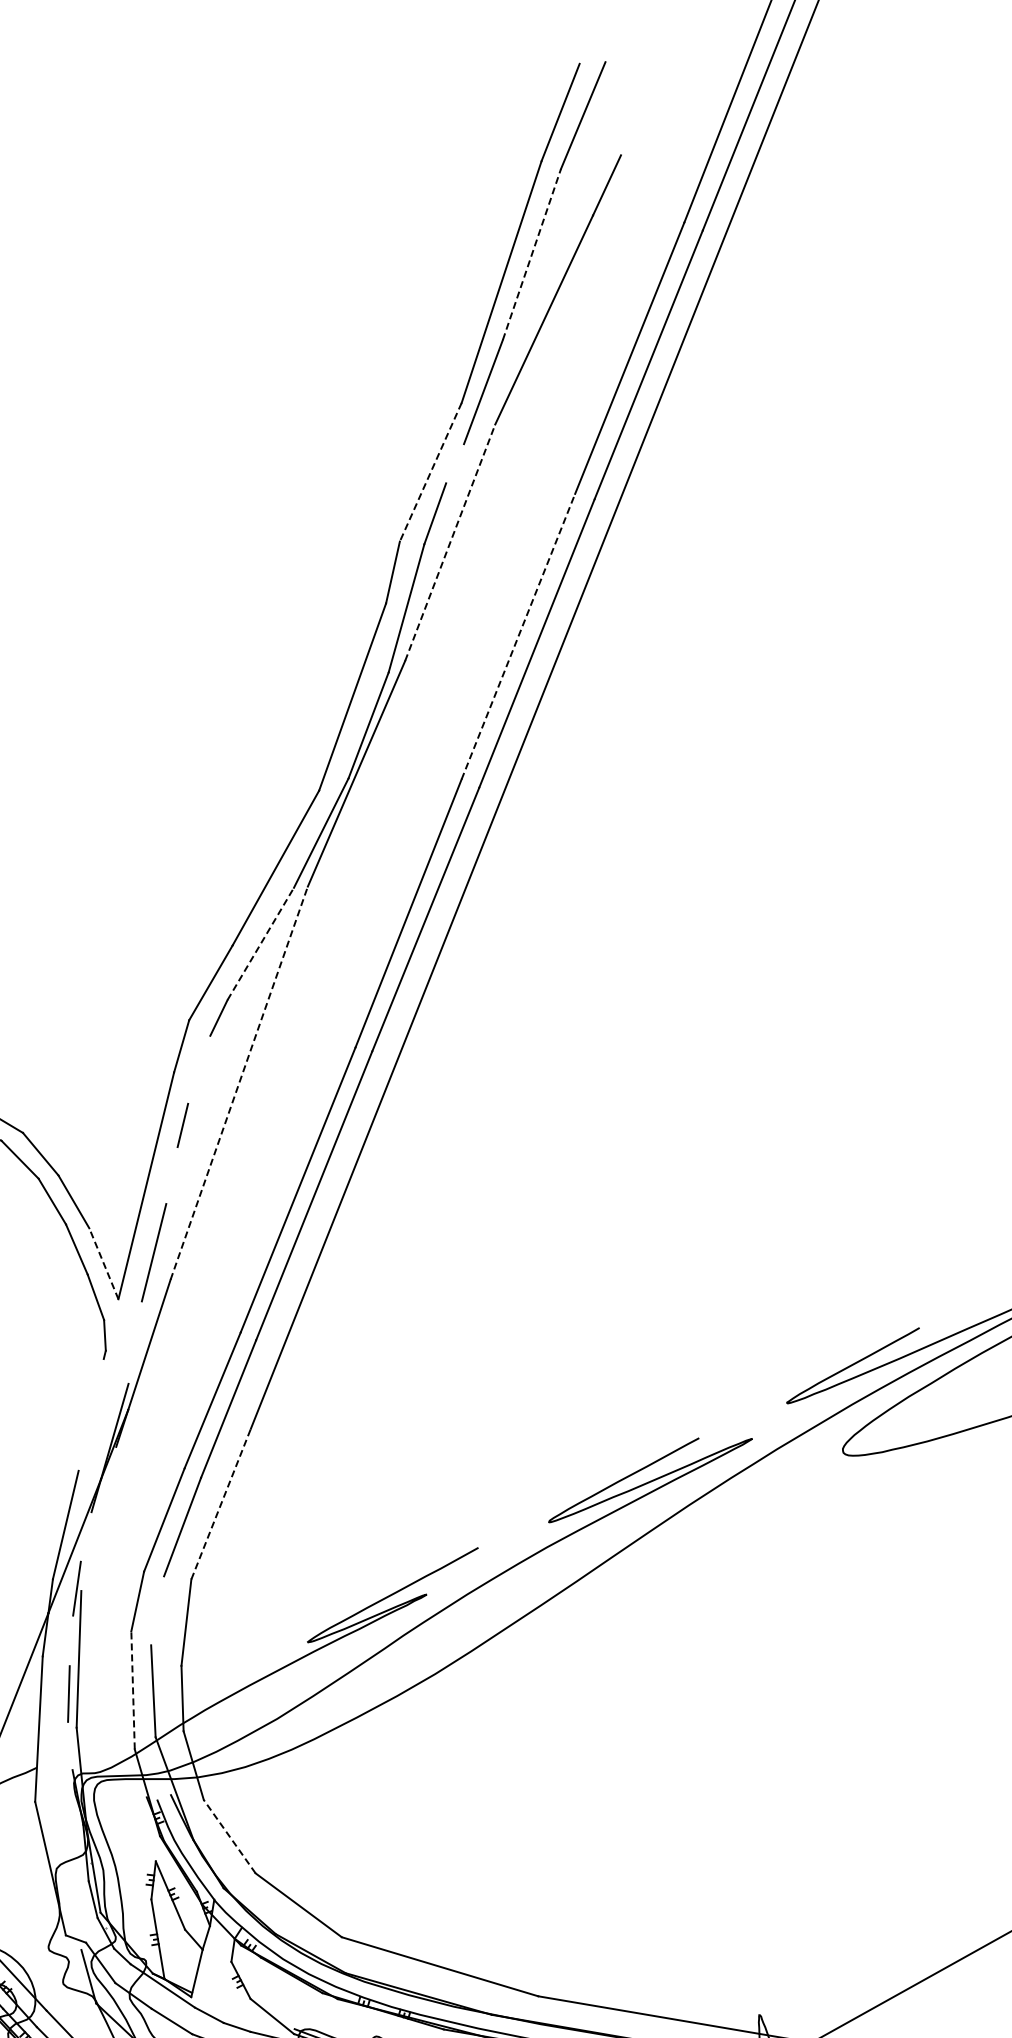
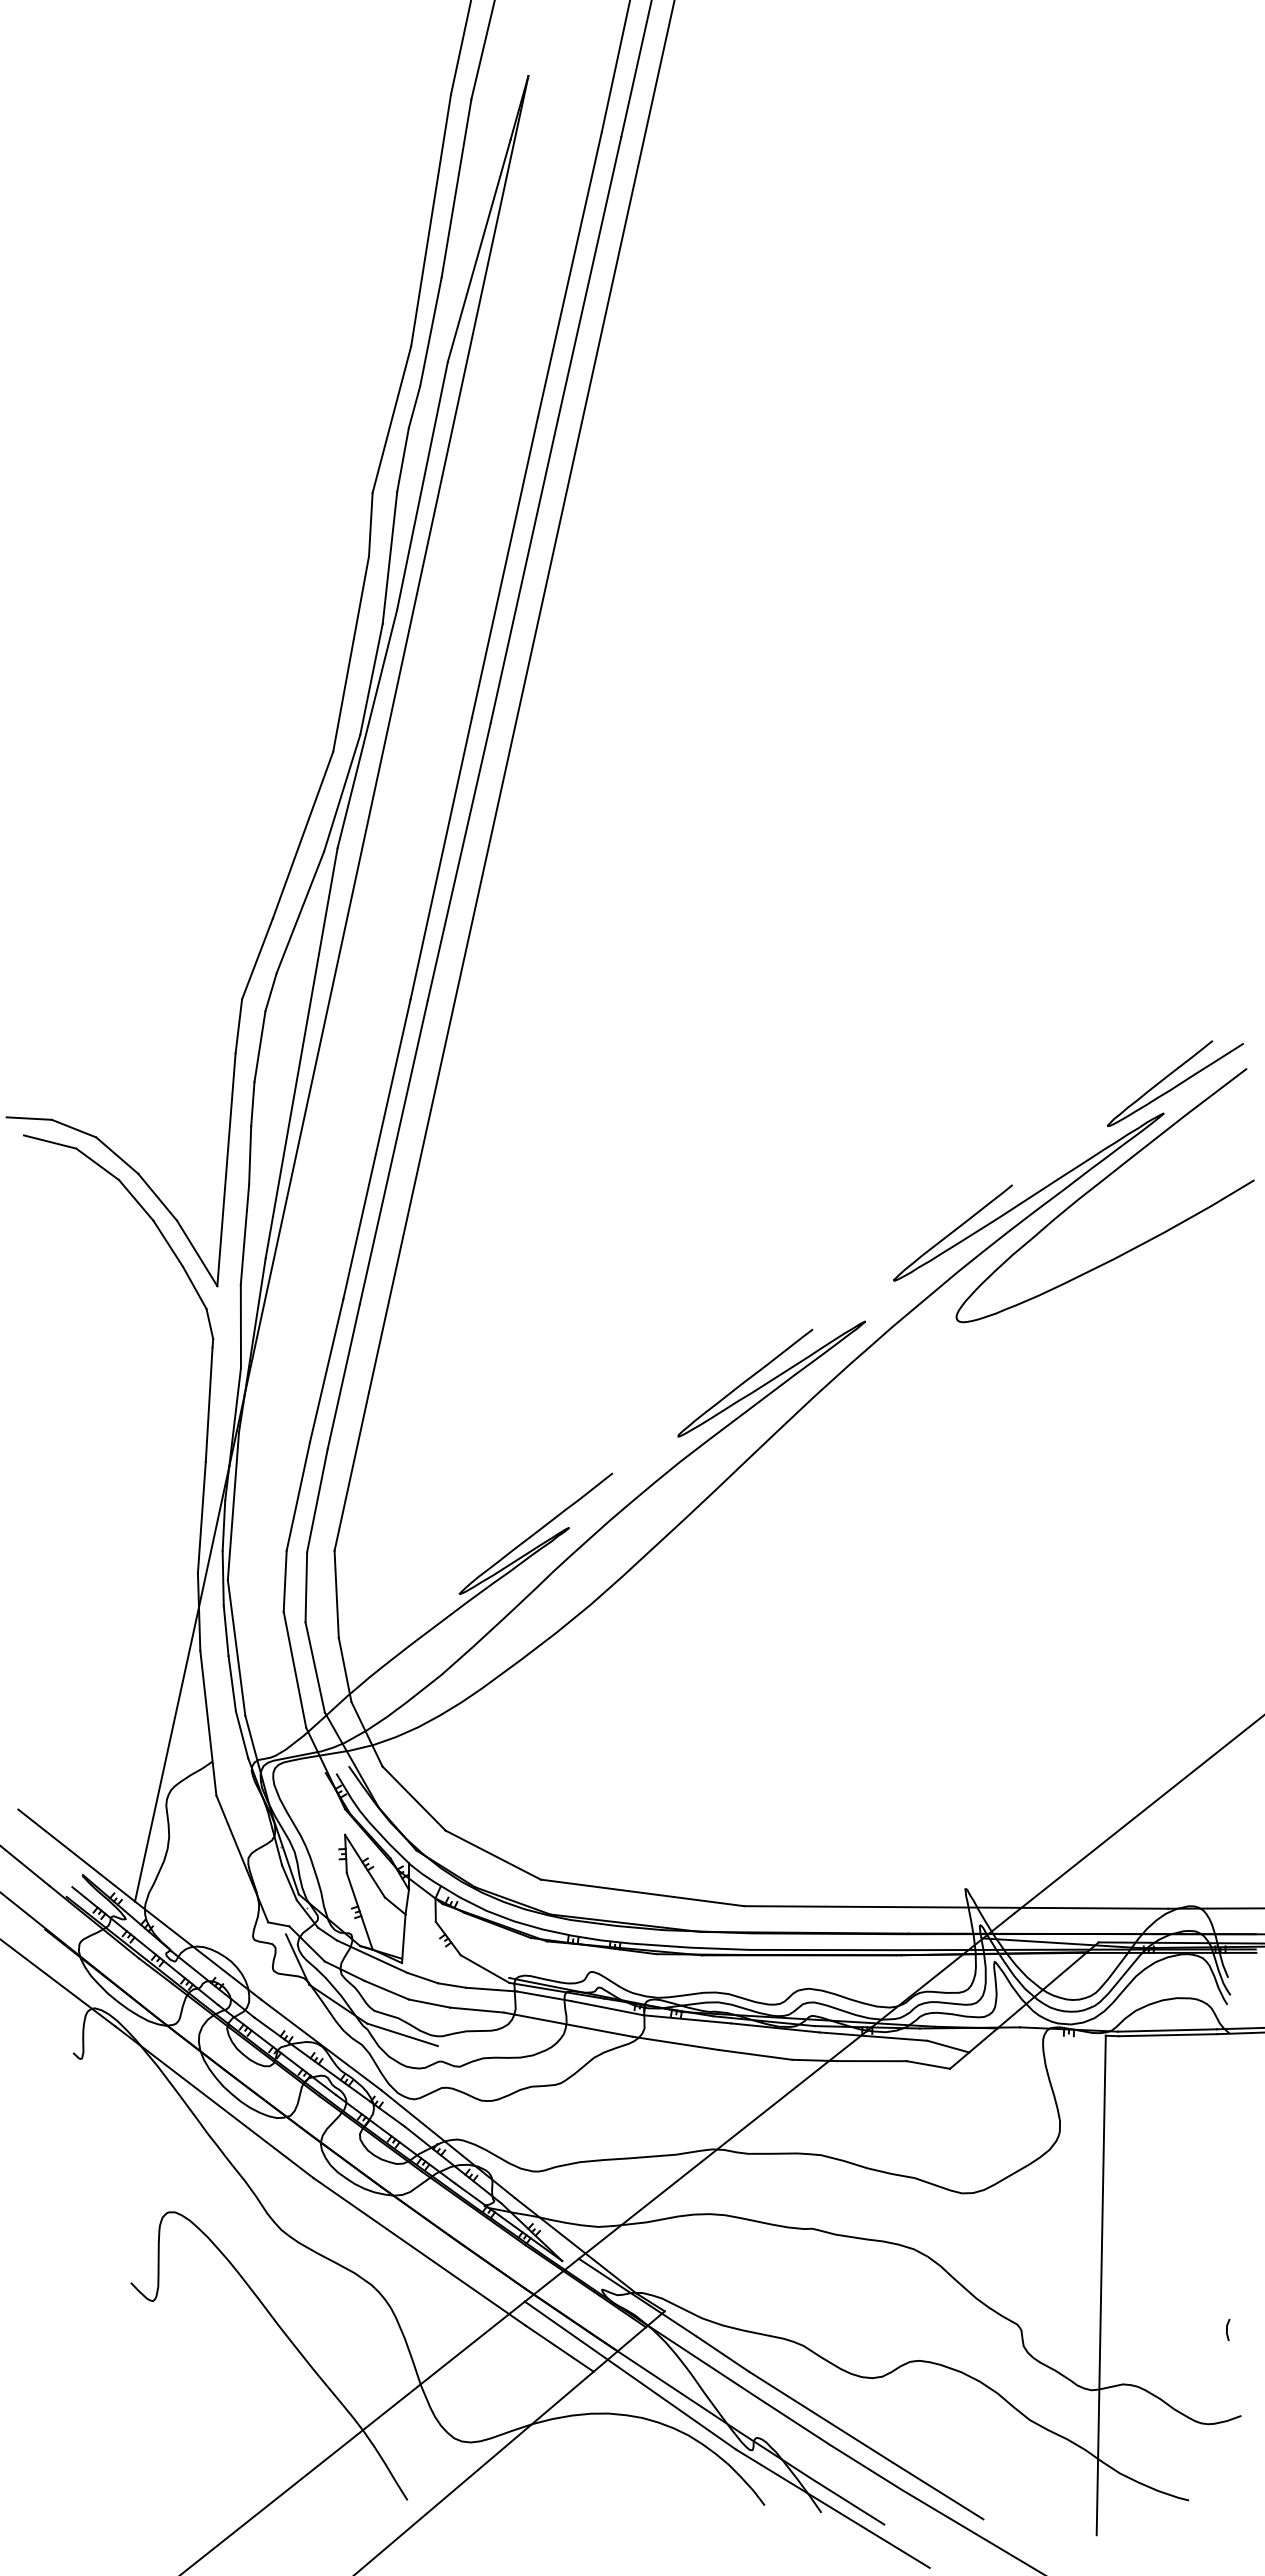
line: (532, 253) -> (456, 187), dashed -> solid
line: (455, 464) -> (414, 407), added
line: (430, 472) -> (391, 419), dashed -> solid
line: (450, 542) -> (422, 485), dashed -> solid
line: (517, 636) -> (504, 567), dashed -> solid
line: (374, 782) -> (386, 734), added
line: (260, 943) -> (300, 912), dashed -> solid
line: (198, 1069) -> (259, 1046), added
line: (239, 1082) -> (301, 1052), dashed -> solid
line: (172, 1175) -> (250, 1155), added
line: (103, 1263) -> (196, 1253), dashed -> solid
line: (134, 1342) -> (240, 1326), added
line: (90, 1414) -> (208, 1404), added
line: (220, 1503) -> (351, 1471), dashed -> solid
line: (98, 1519) -> (233, 1506), added
line: (85, 1536) -> (223, 1525), added
line: (157, 1611) -> (306, 1587), added
line: (70, 1640) -> (225, 1630), added
line: (132, 1690) -> (294, 1669), dashed -> solid
line: (69, 1745) -> (241, 1734), added
line: (229, 1836) -> (413, 1798), dashed -> solid

